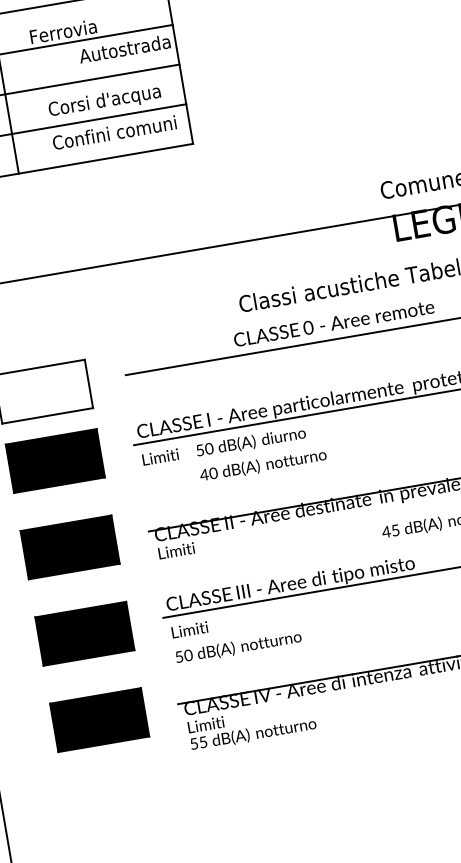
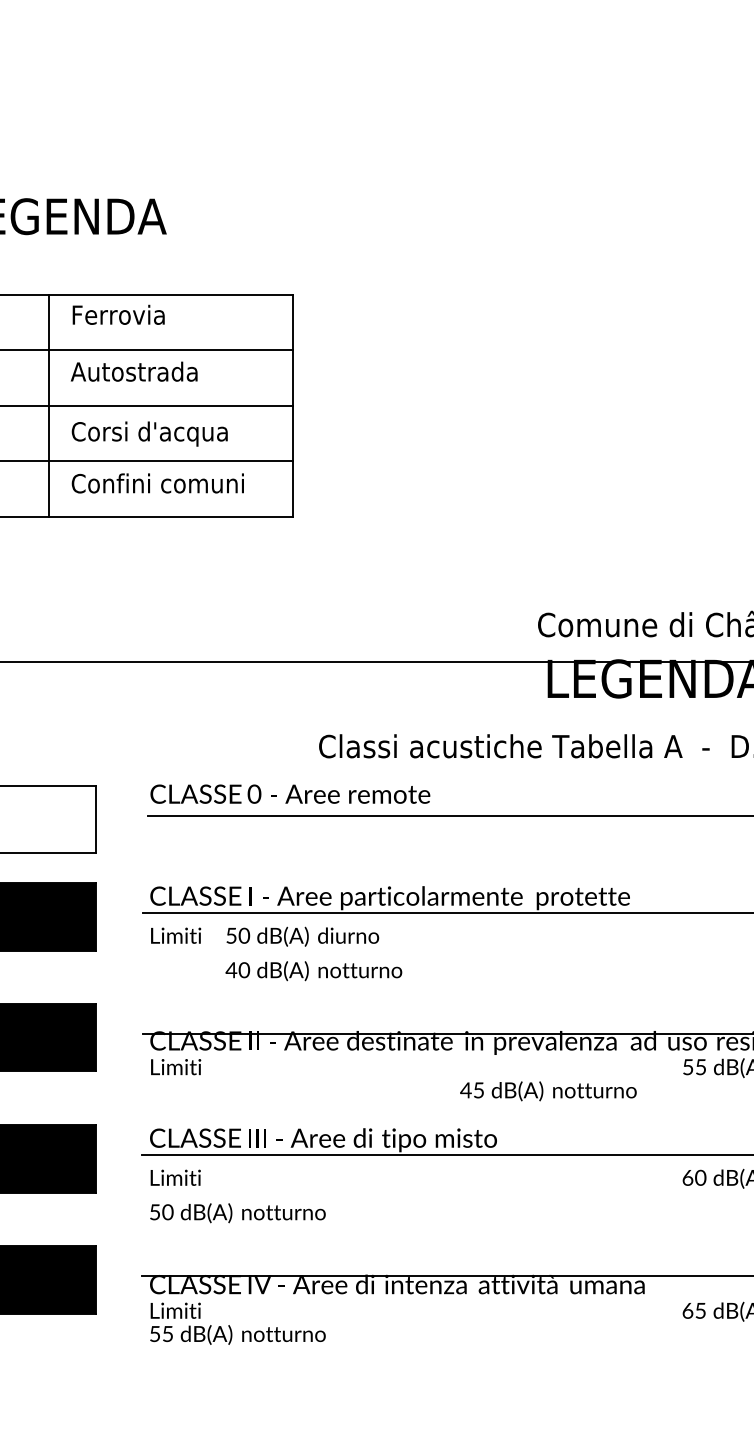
text: (63, 31) -> (118, 314), moved
text: (124, 48) -> (133, 371), moved
text: (104, 101) -> (149, 433), moved
text: (114, 132) -> (157, 483), moved
text: (334, 322) -> (290, 793), moved

